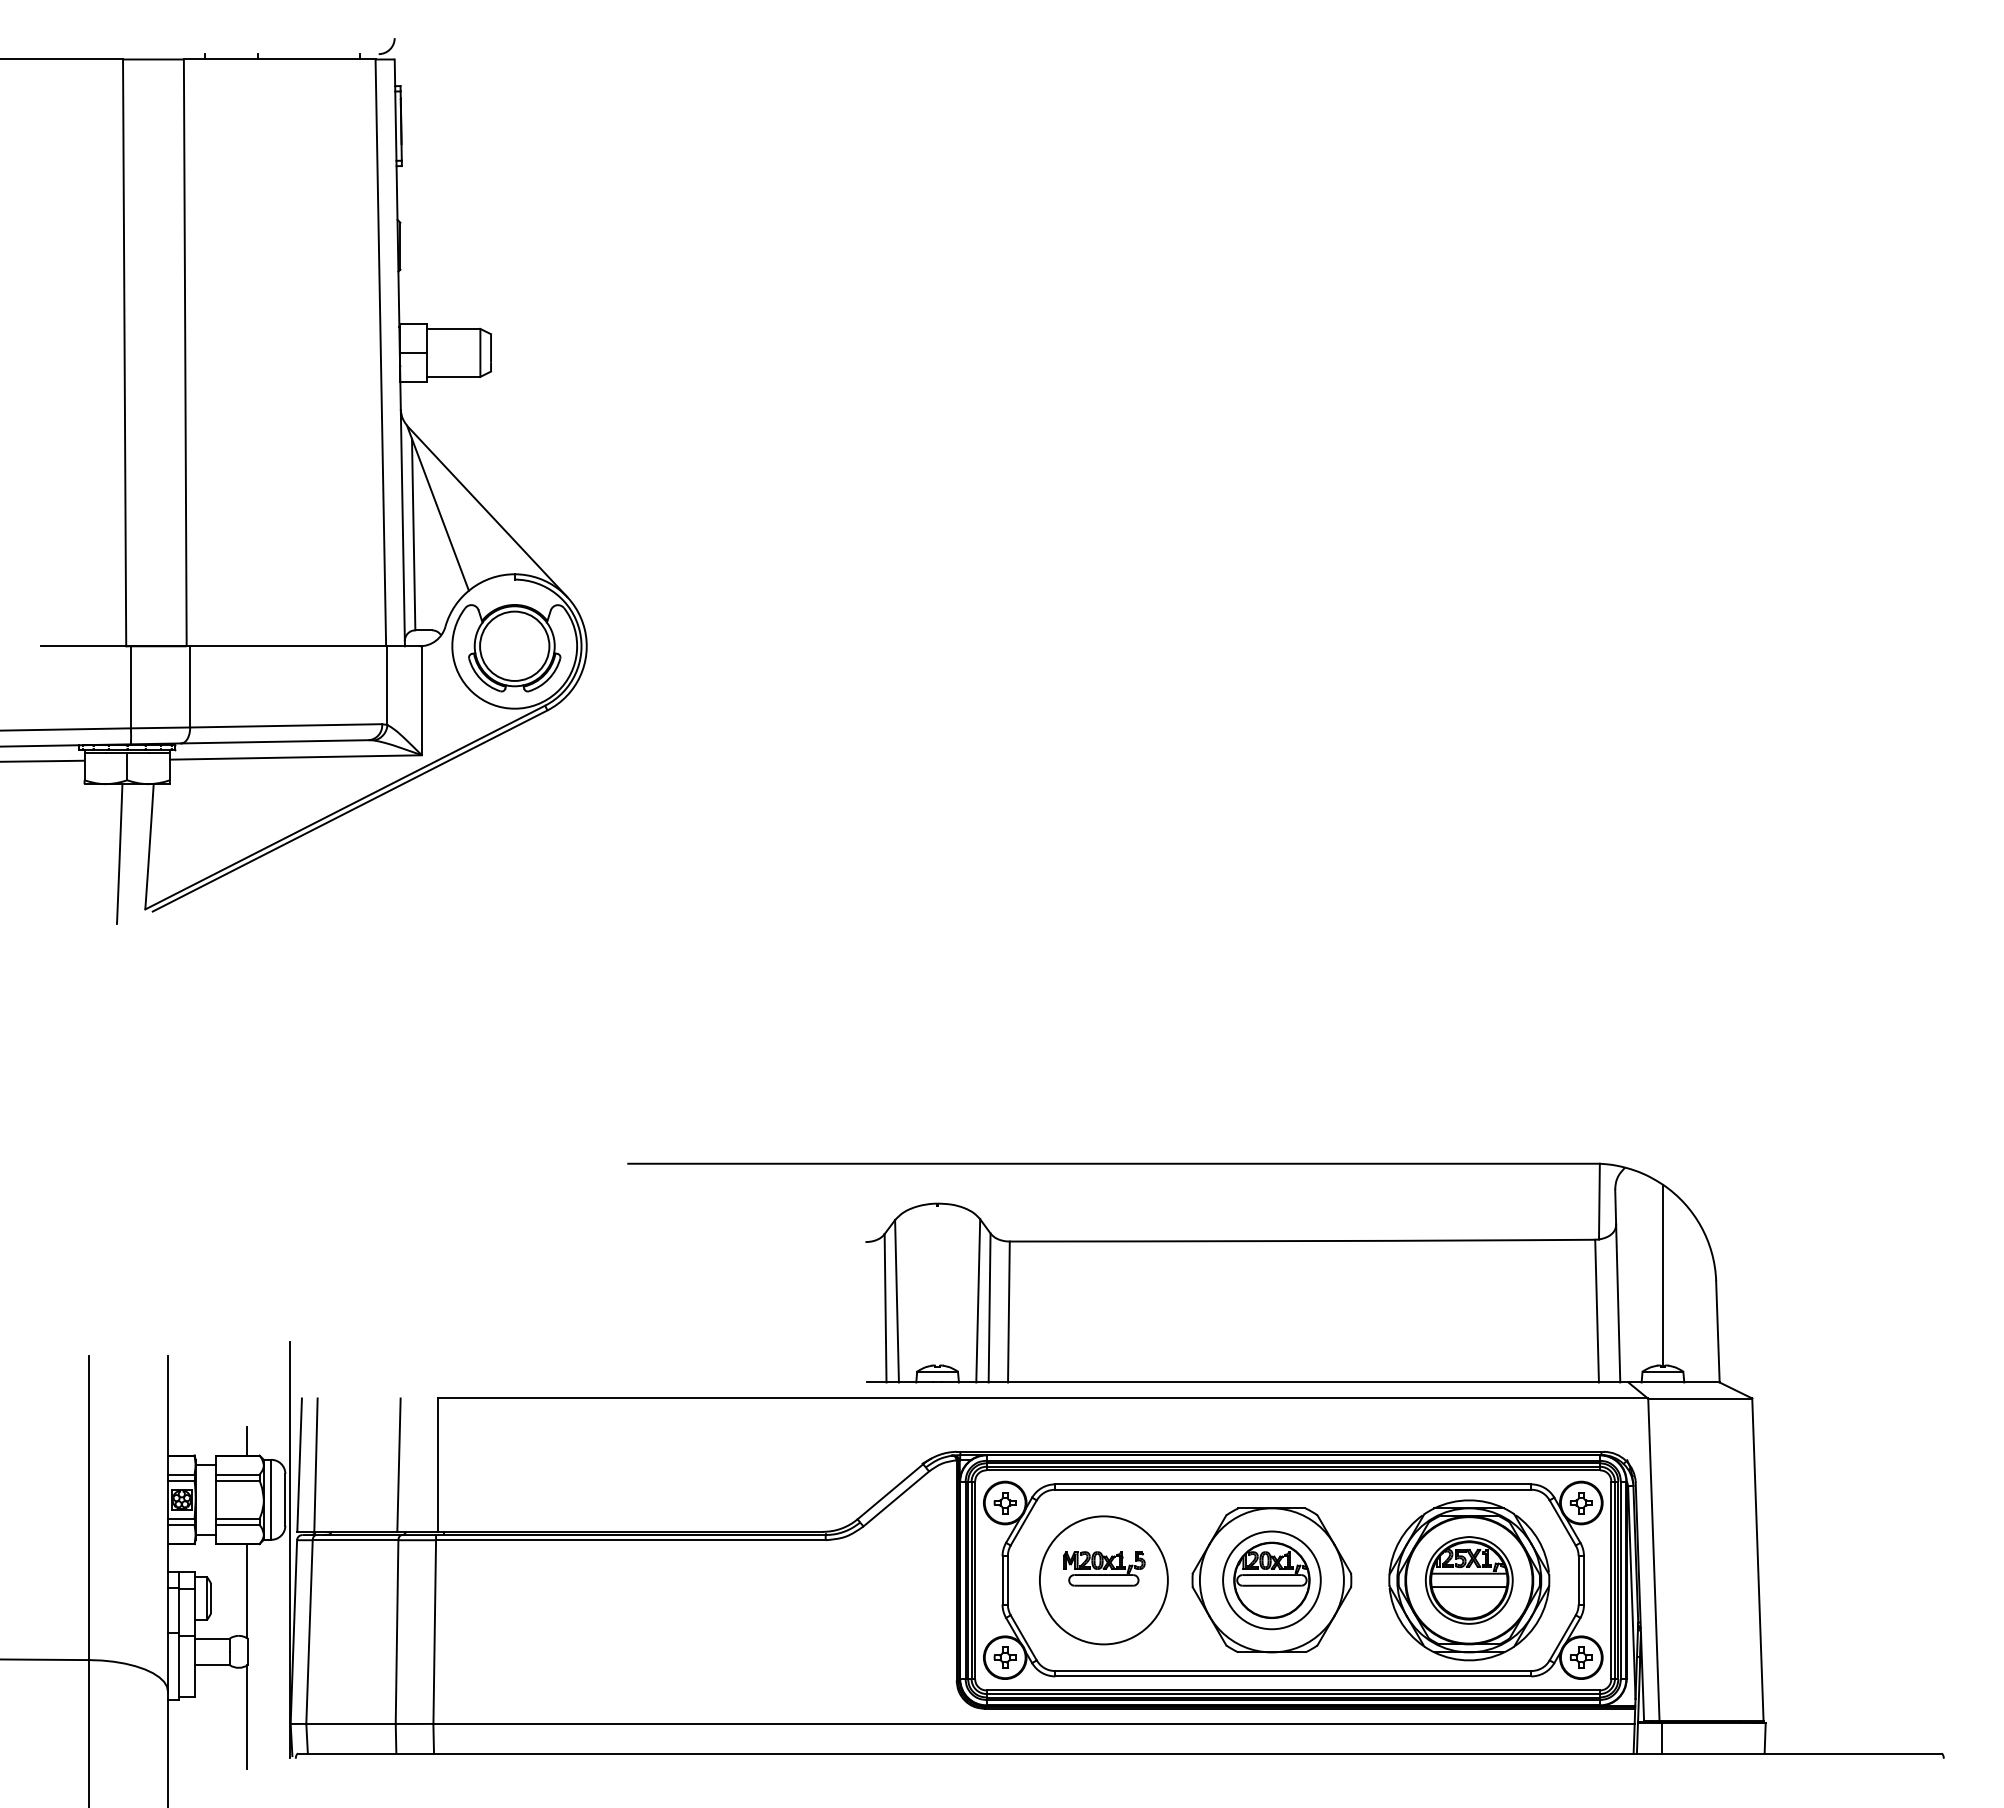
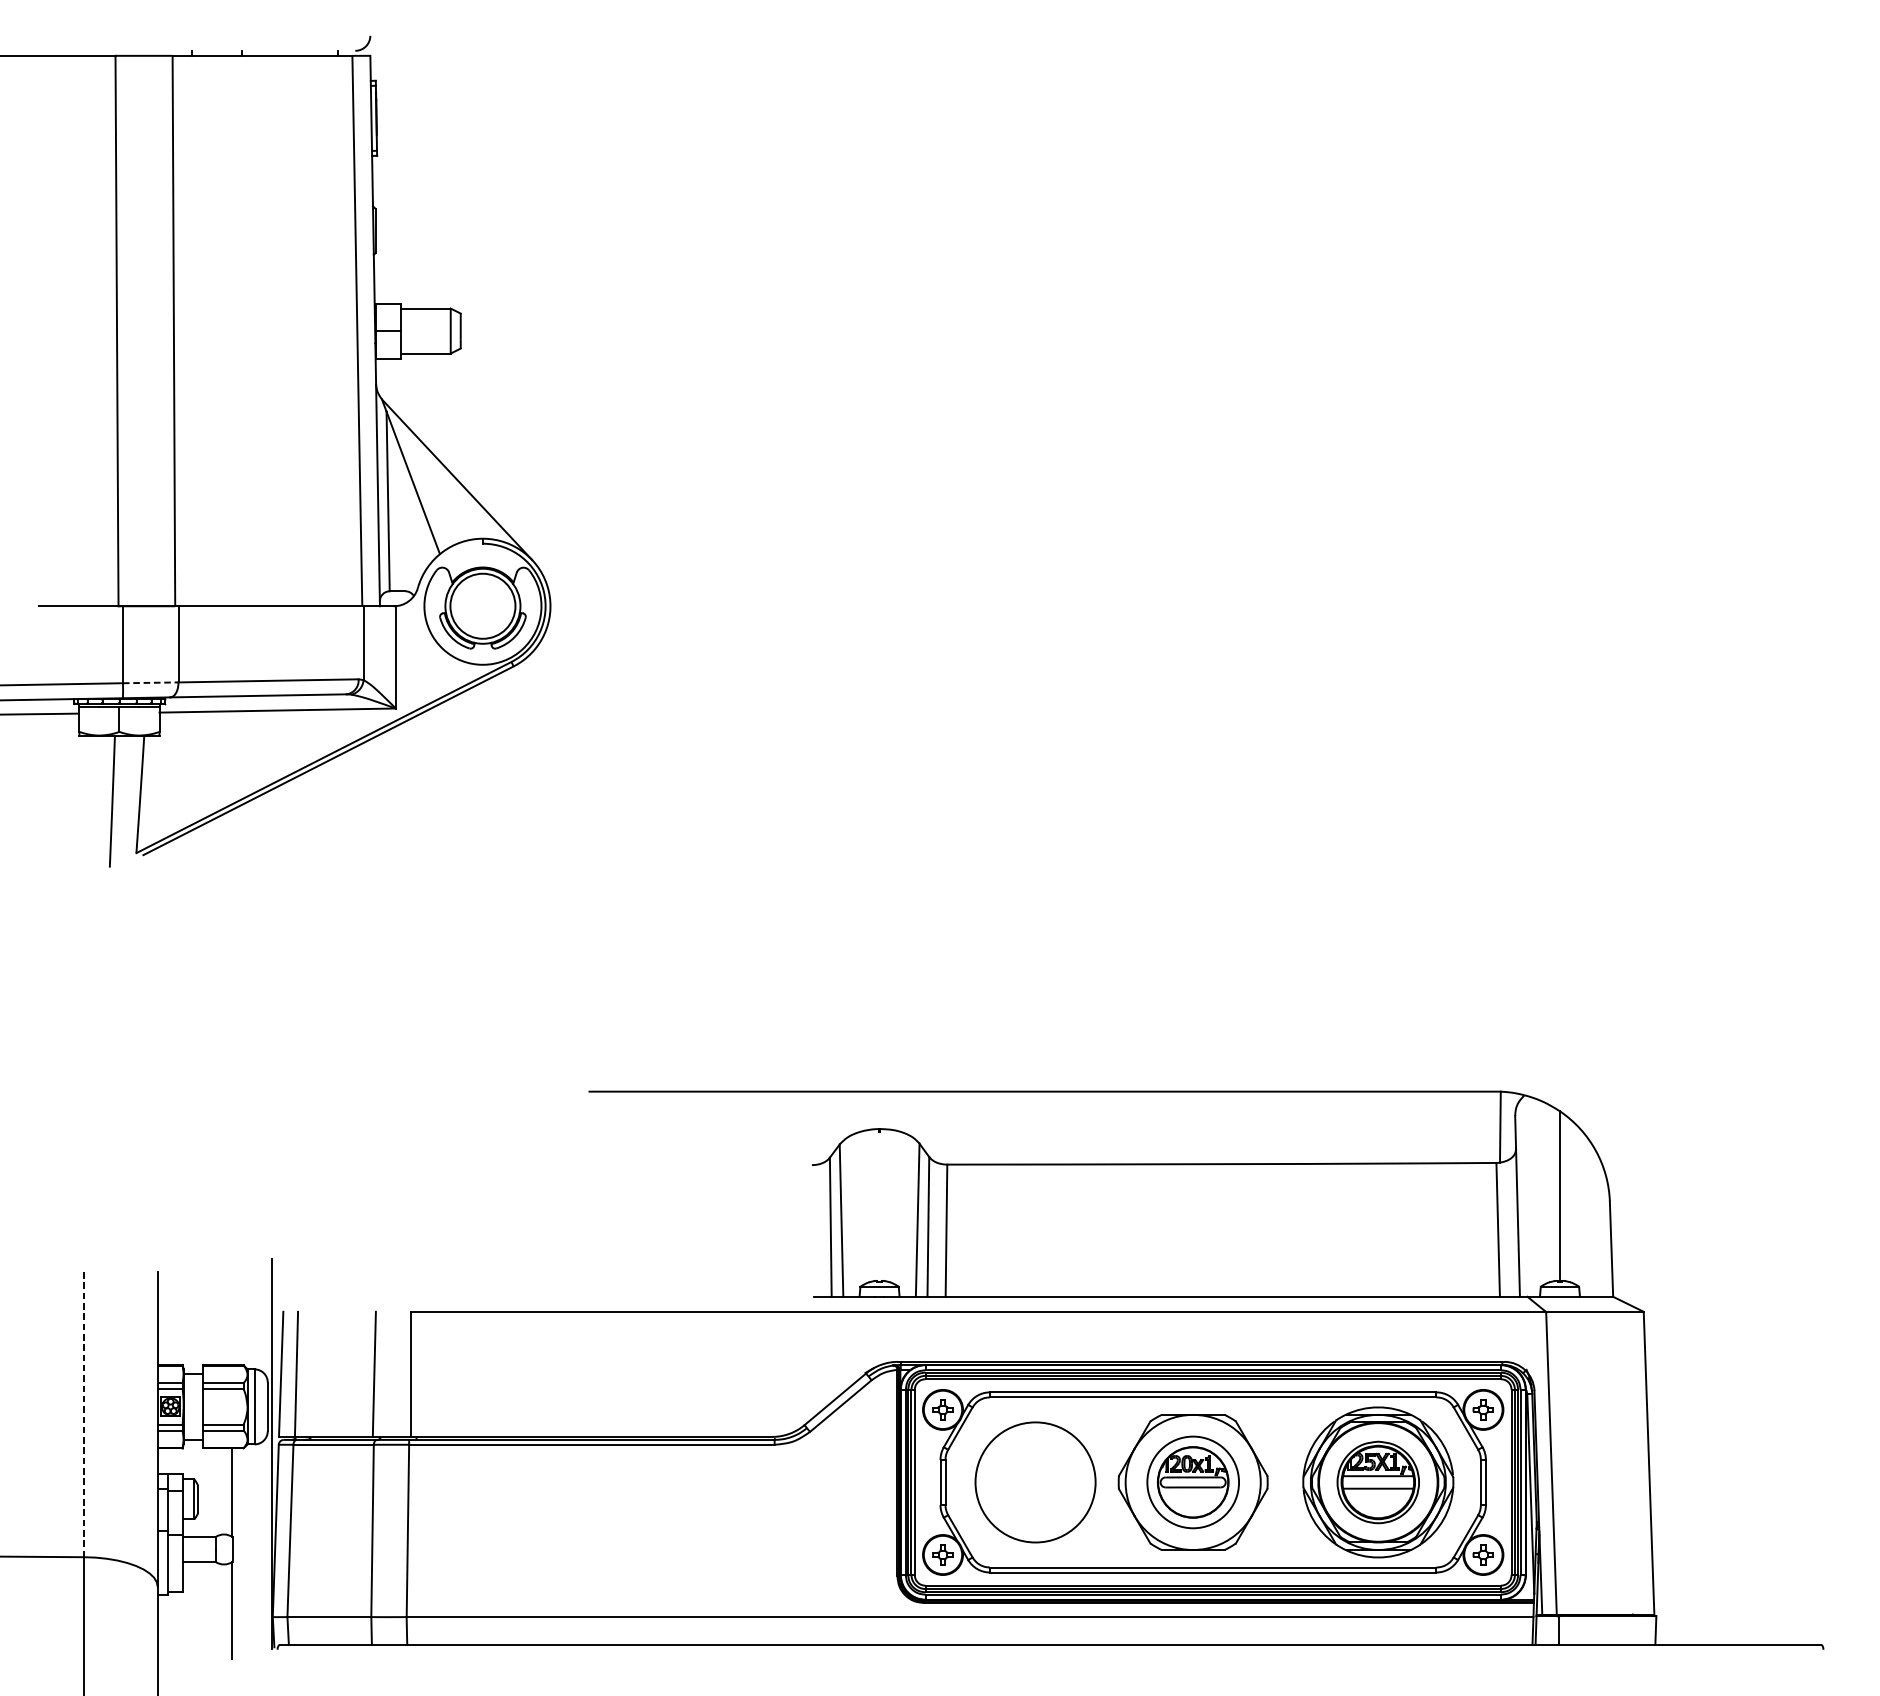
line: (160, 727) -> (150, 682), solid -> dashed
line: (247, 1440) -> (232, 1351), removed
line: (89, 1507) -> (84, 1414), solid -> dashed
part: (1104, 1568) -> (1036, 1471), removed

